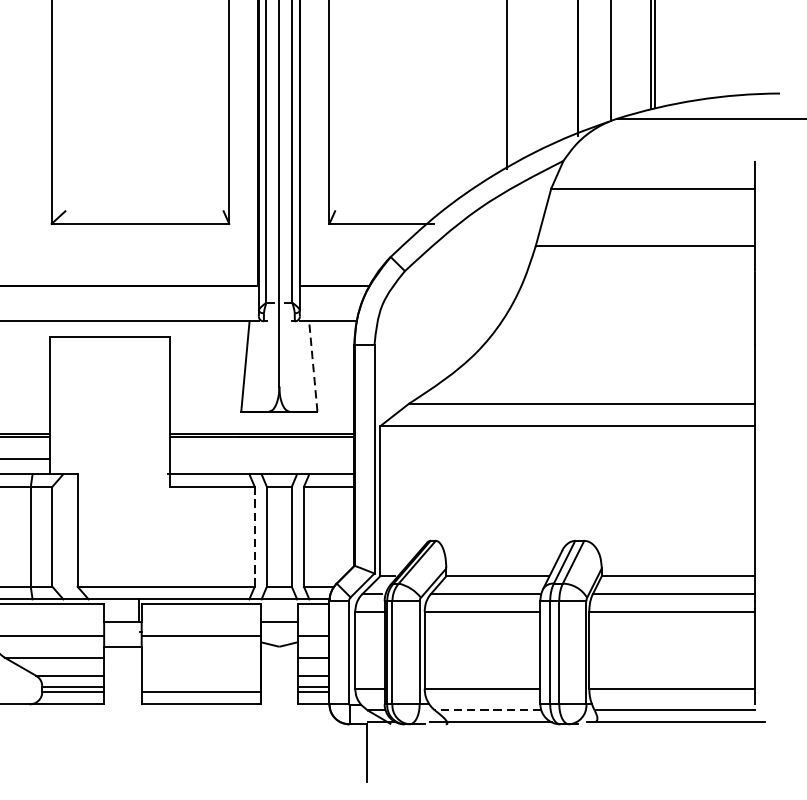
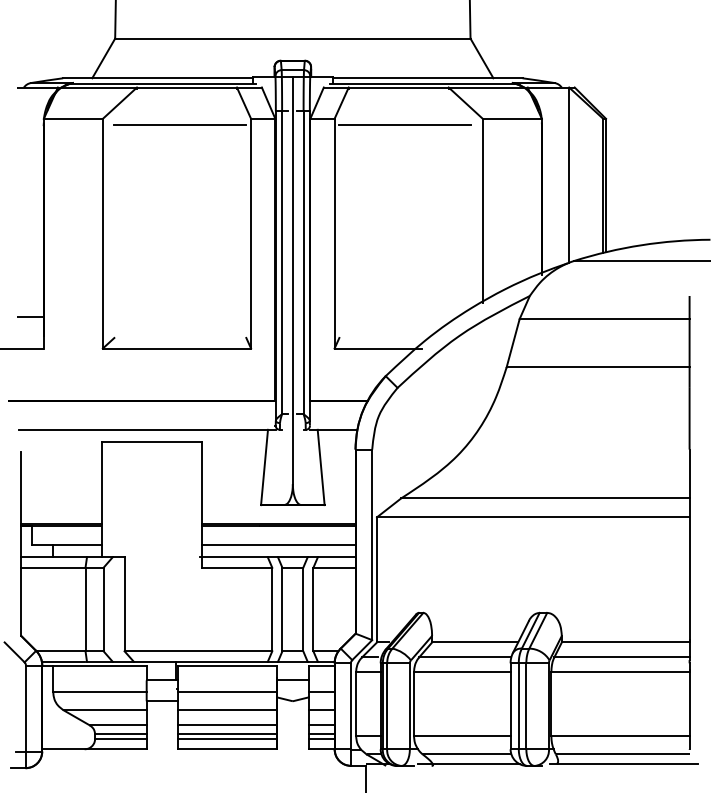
line: (313, 366) -> (321, 467), dashed -> solid
line: (262, 458) -> (278, 544), added
line: (254, 536) -> (272, 609), dashed -> solid
line: (201, 657) -> (227, 710), added
line: (201, 675) -> (227, 725), added
line: (201, 686) -> (227, 734), added
line: (487, 710) -> (466, 754), dashed -> solid

